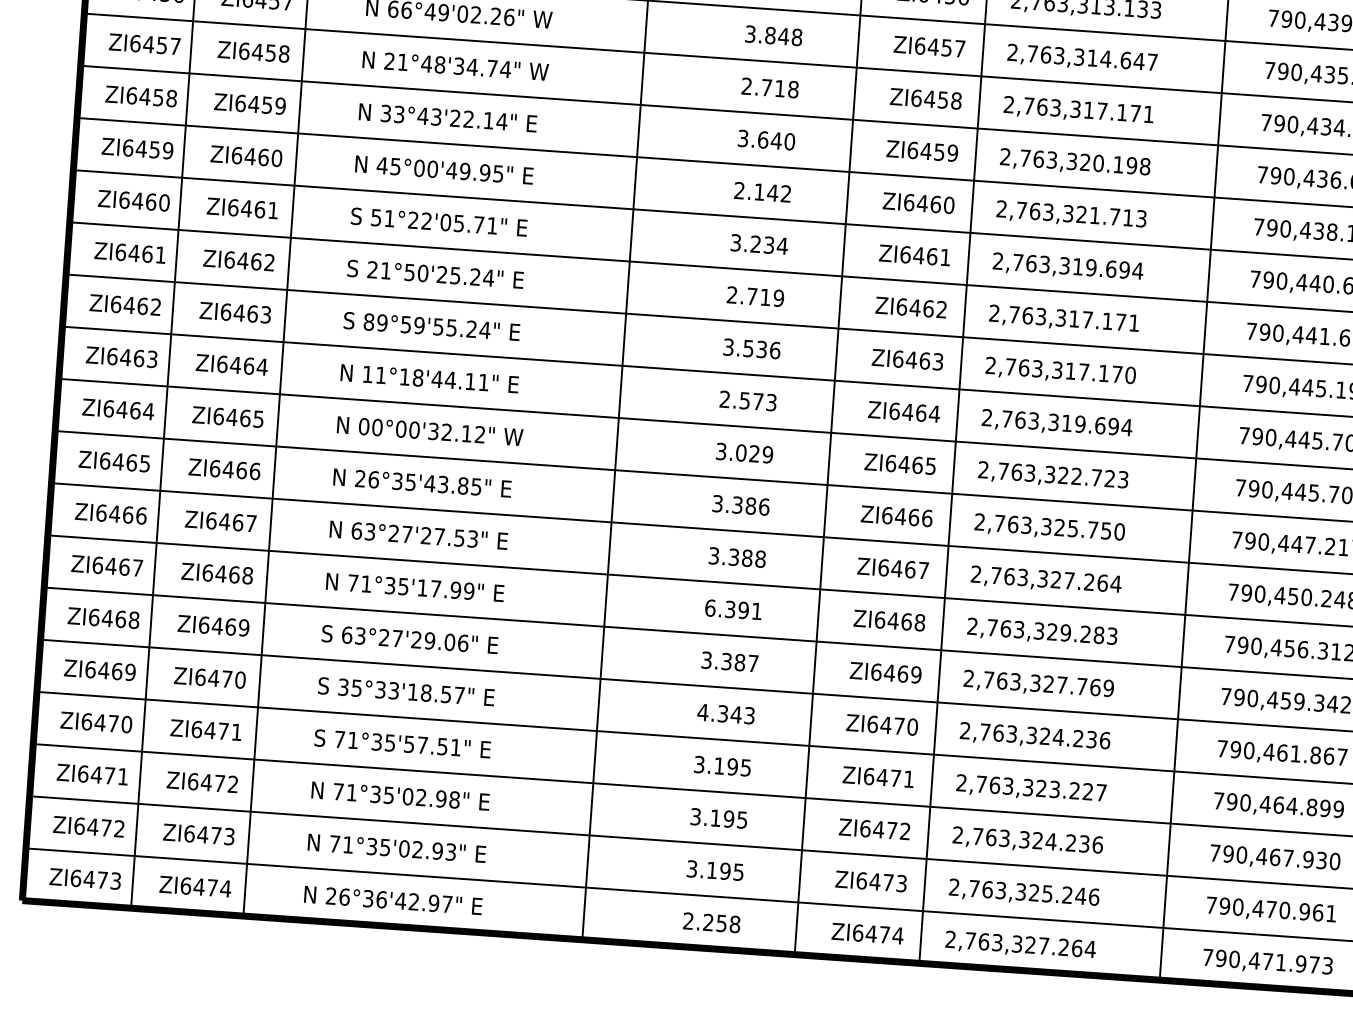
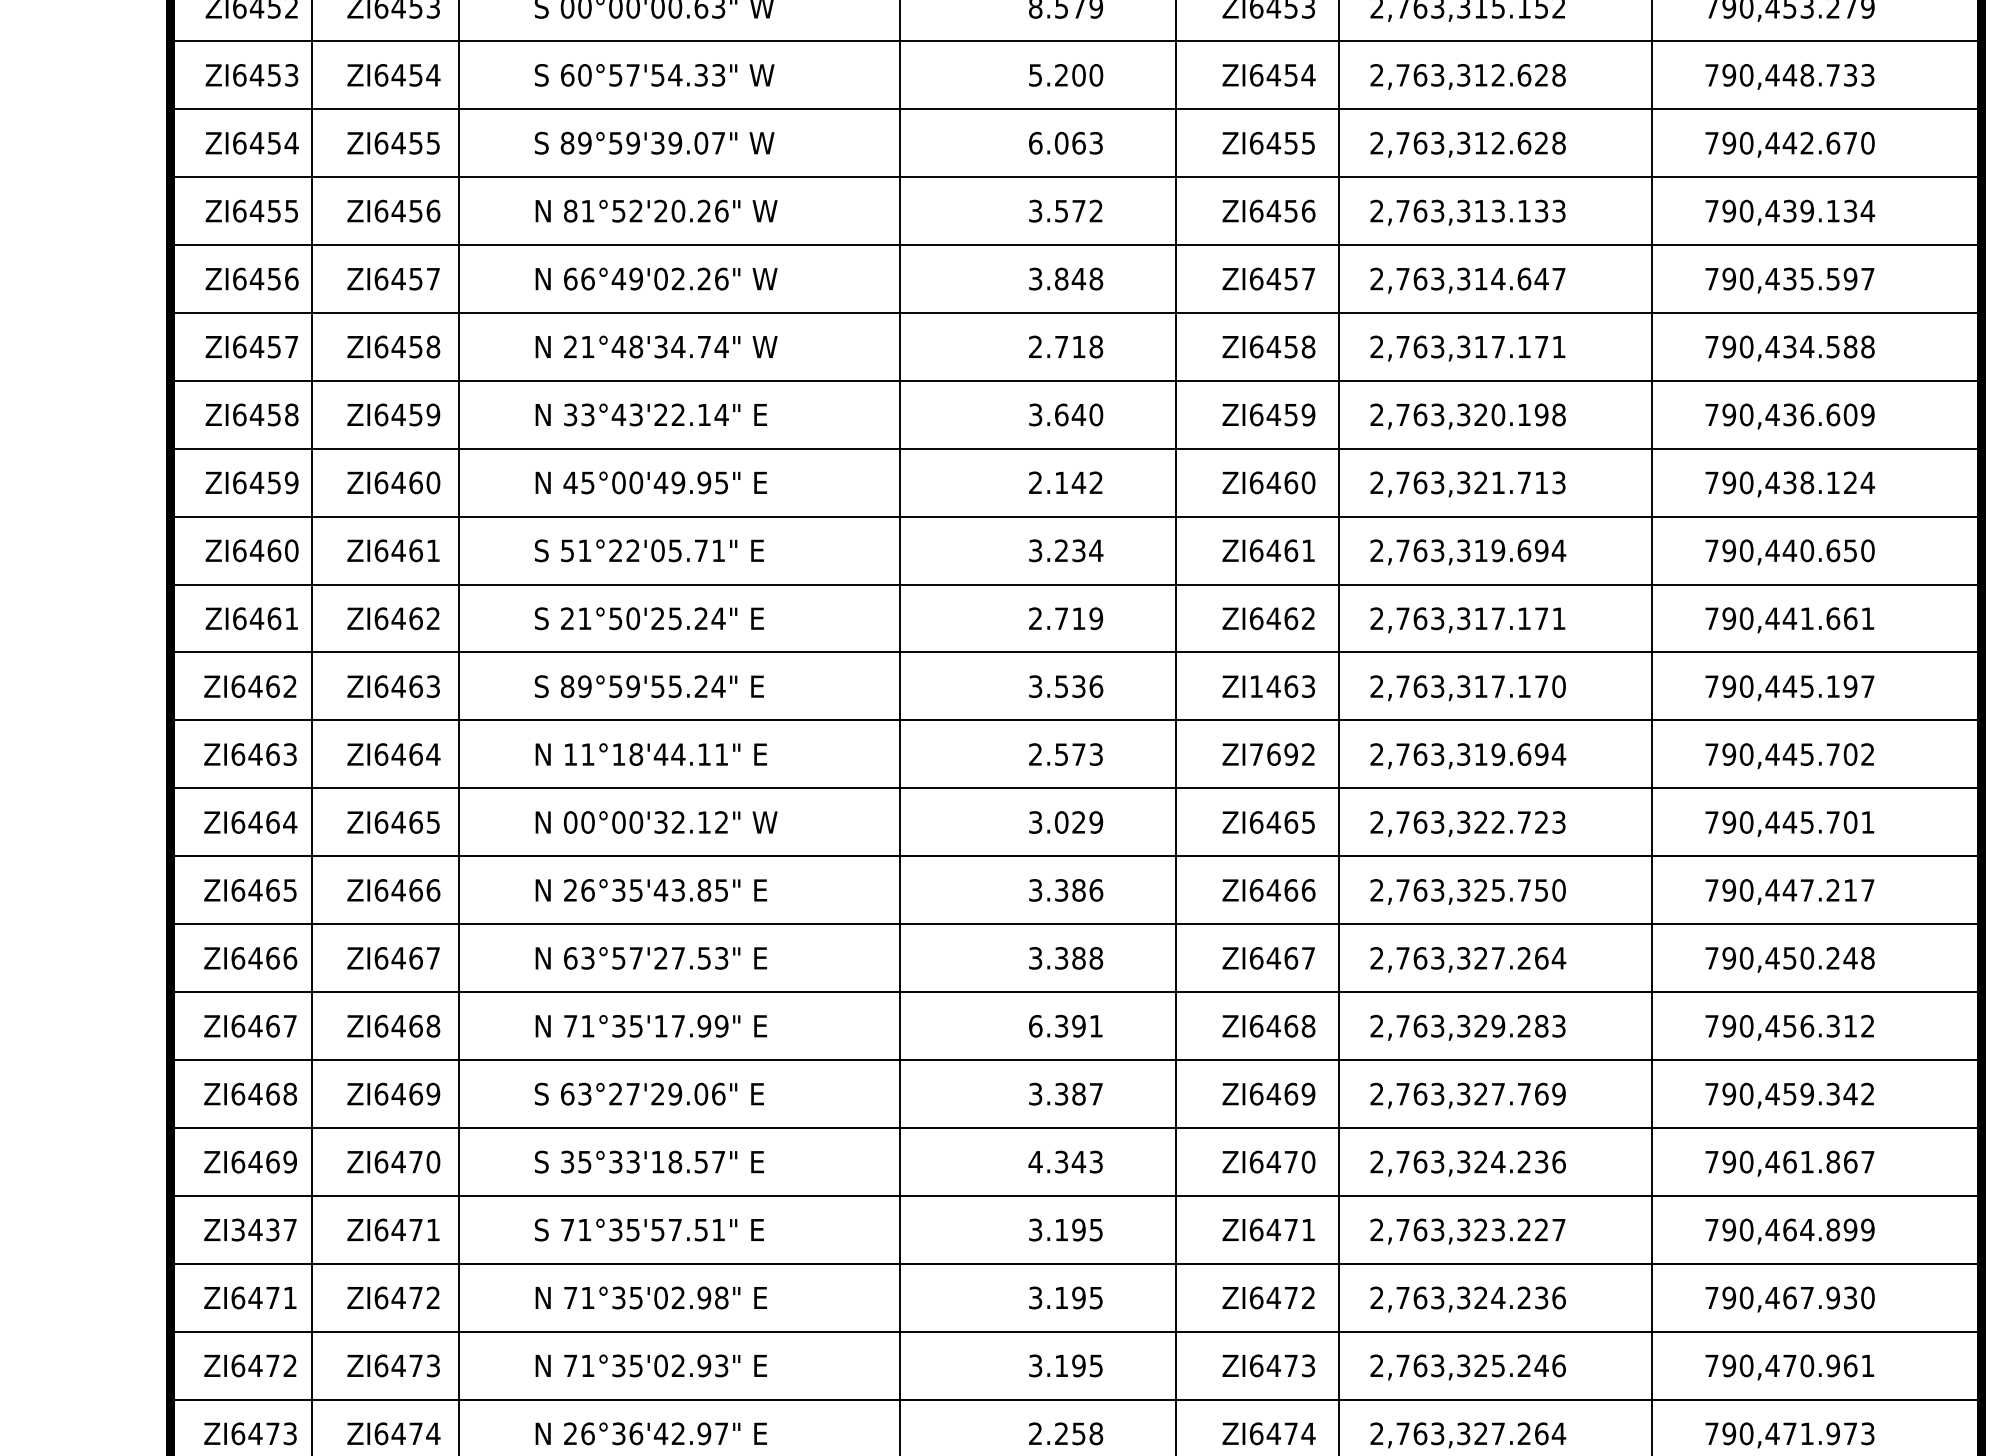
text: (898, 359) -> (1256, 686), ZI6463 -> ZI1463
text: (914, 412) -> (1282, 754), ZI6464 -> ZI7692
text: (393, 533) -> (618, 958), 63°27'27.53" -> 63°57'27.53"
text: (107, 722) -> (264, 1229), ZI6470 -> ZI3437

